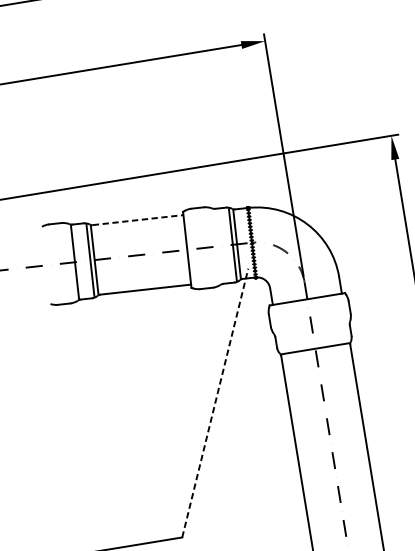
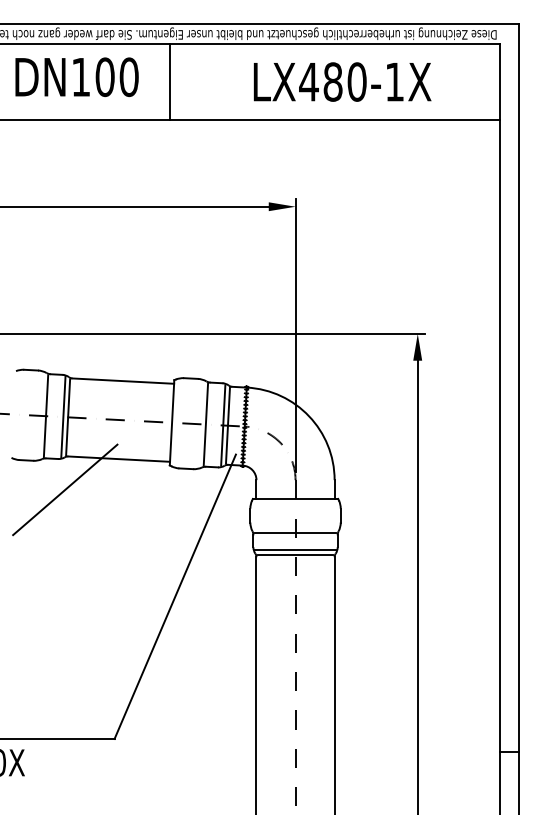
line: (138, 220) -> (123, 381), dashed -> solid
line: (217, 246) -> (205, 424), added
line: (102, 324) -> (65, 489), added
line: (312, 328) -> (295, 532), added
line: (314, 344) -> (295, 550), added
line: (215, 402) -> (175, 596), dashed -> solid

